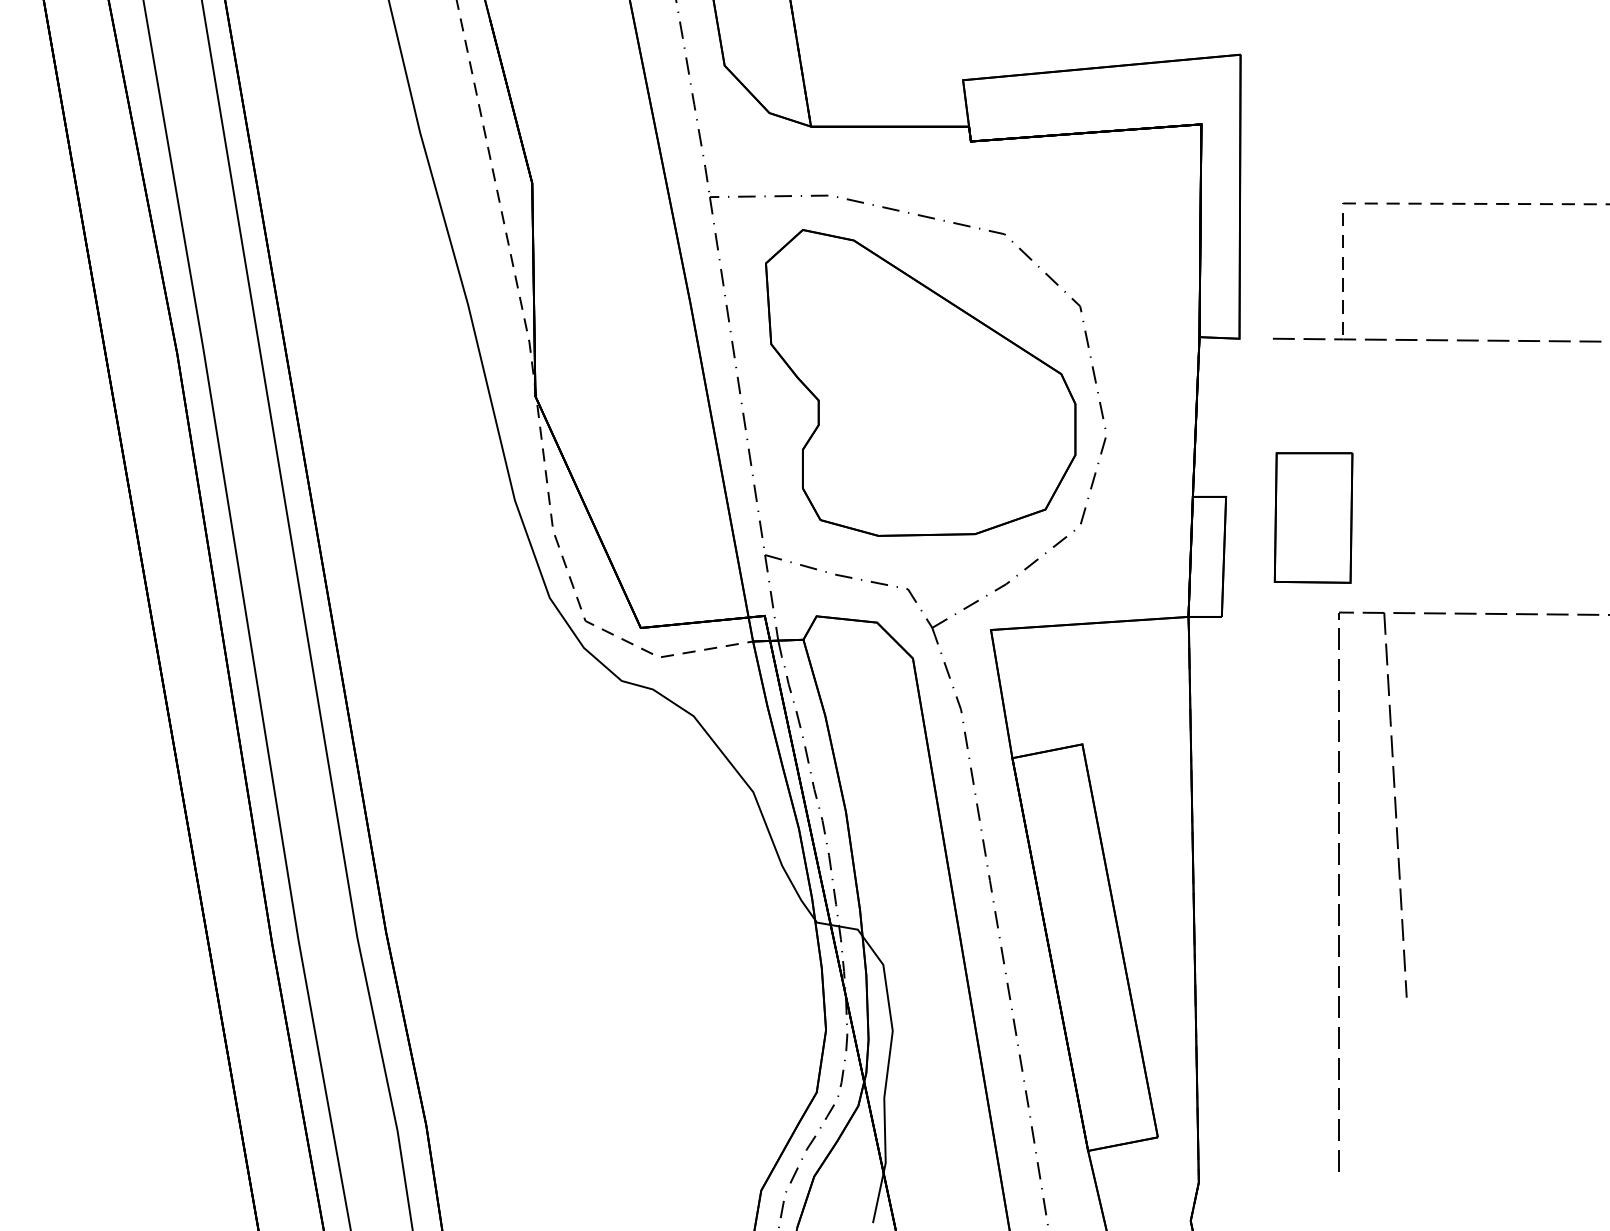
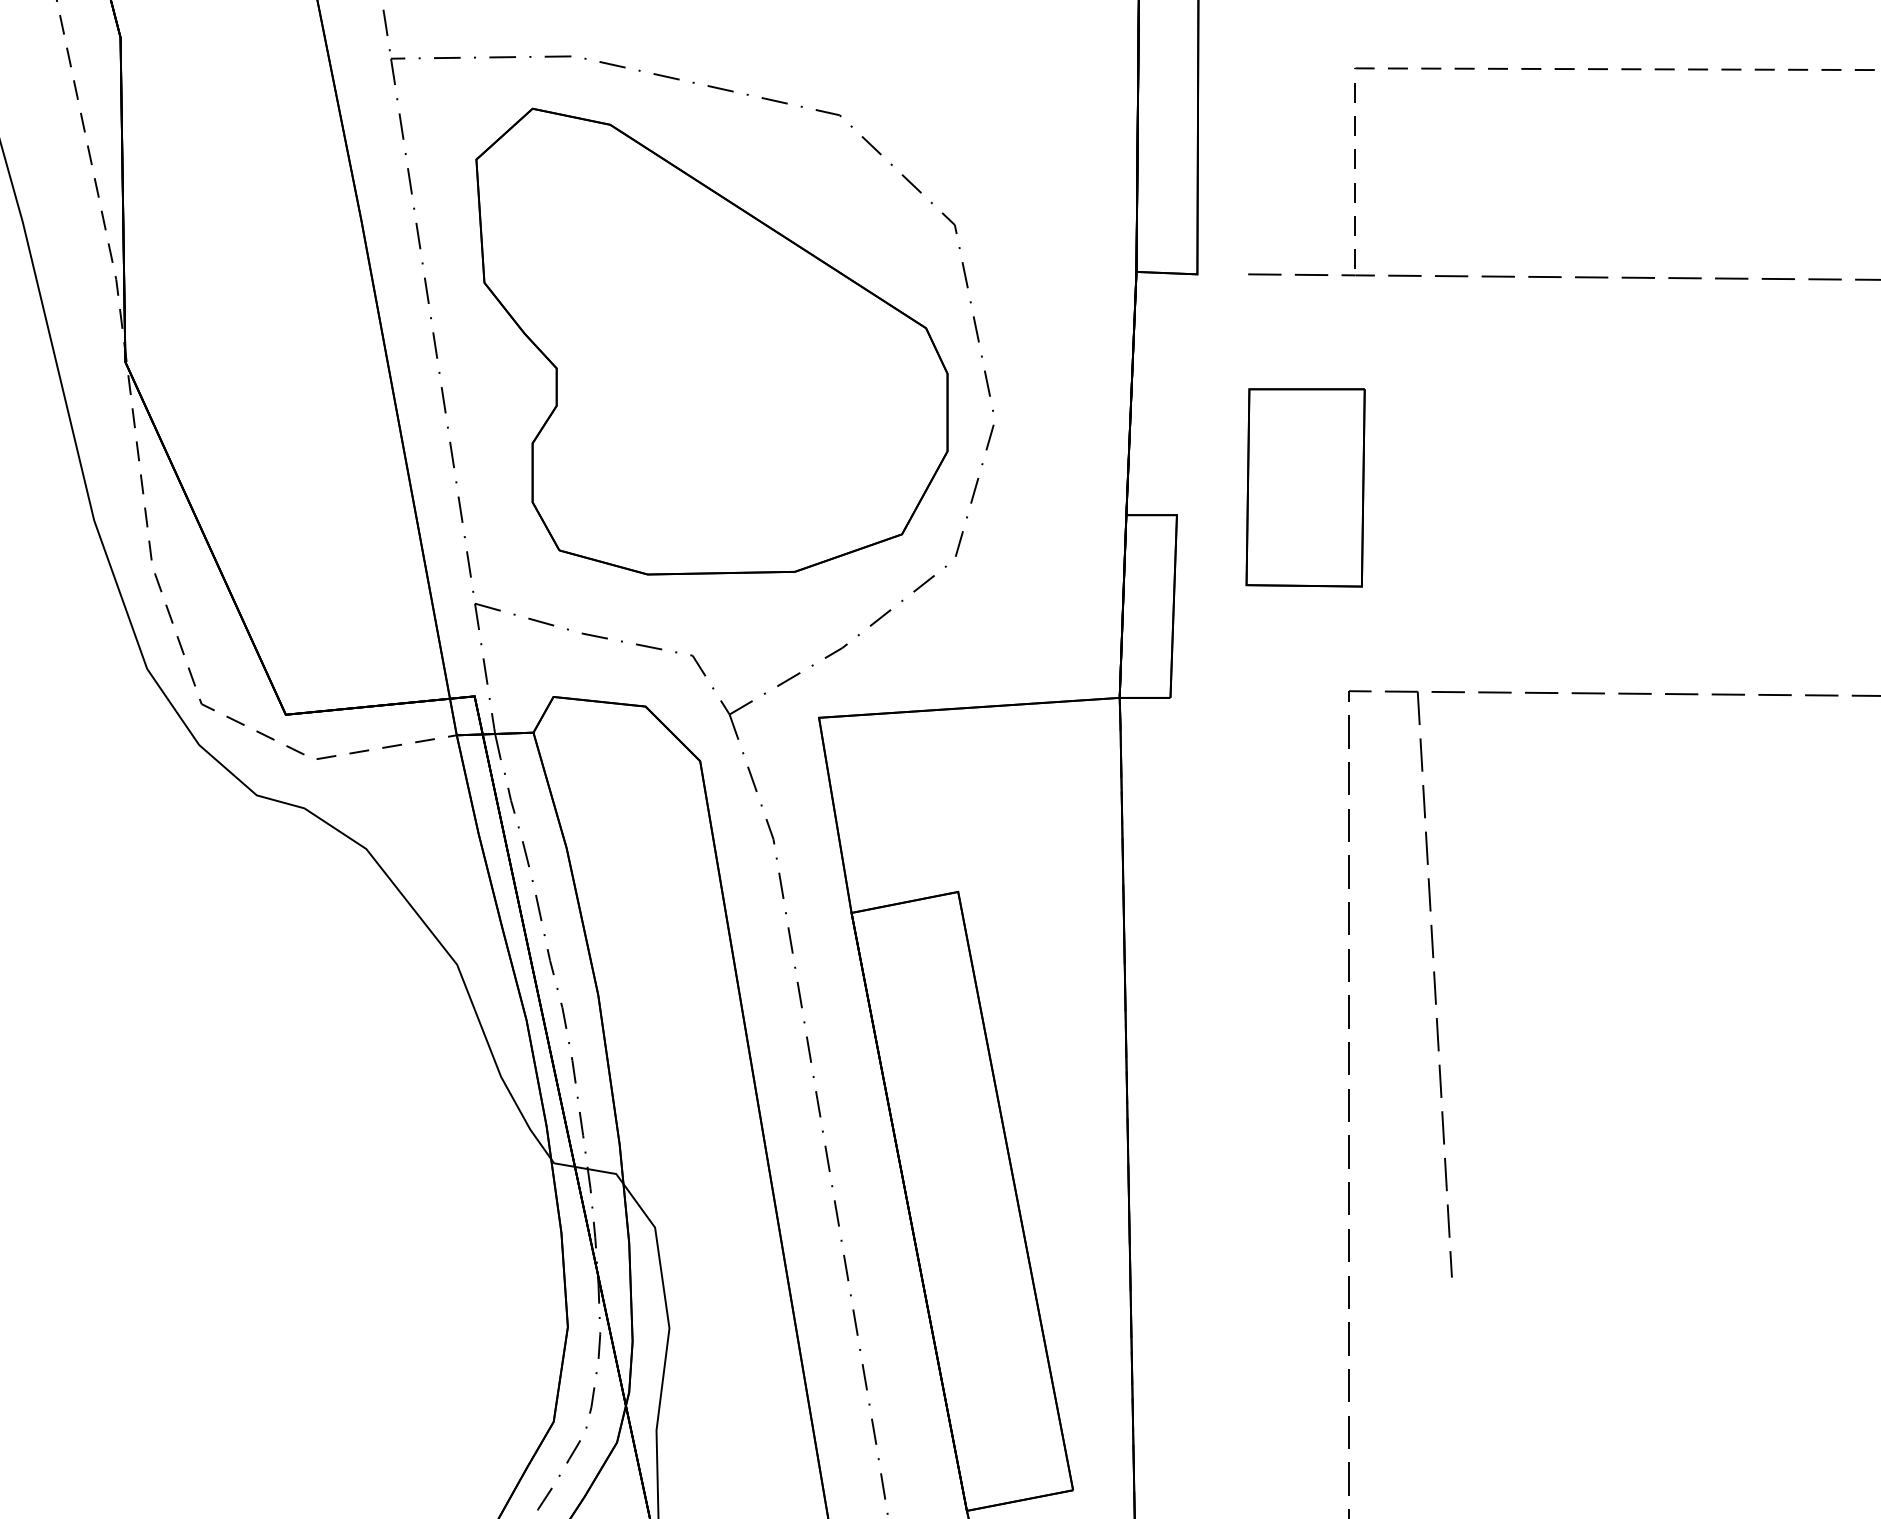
part: (1313, 517) -> (1305, 487), moved

